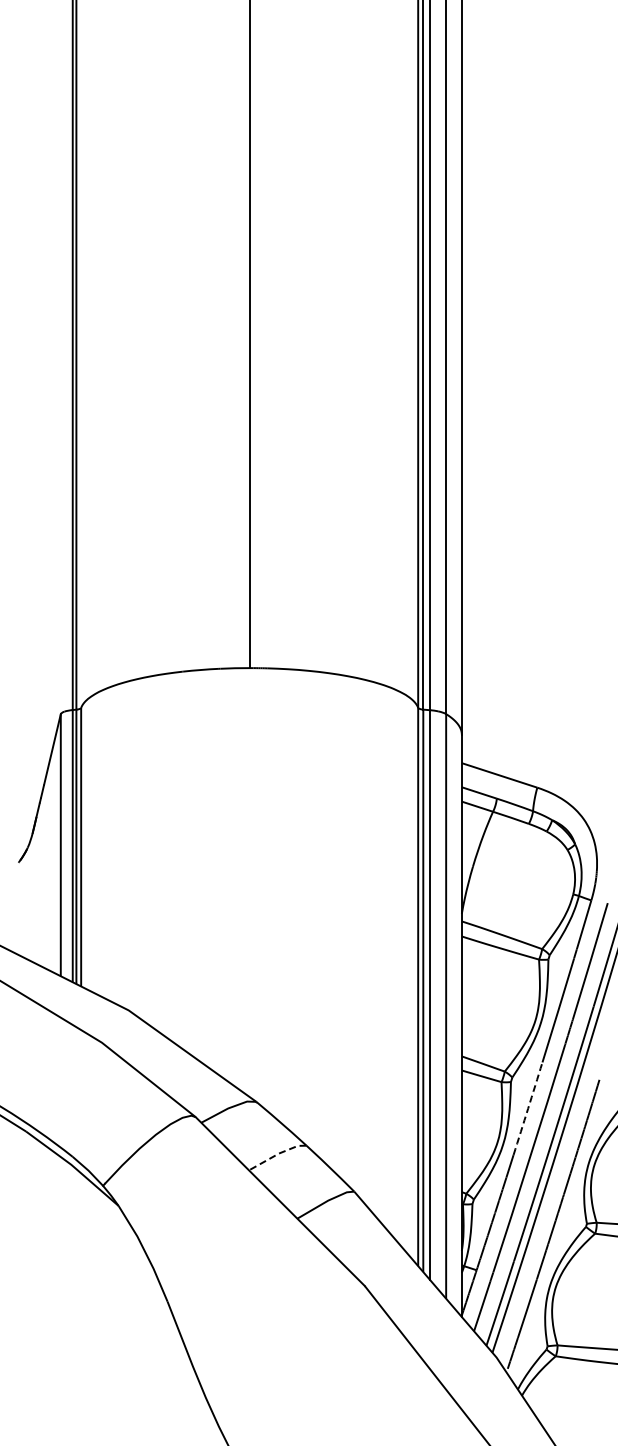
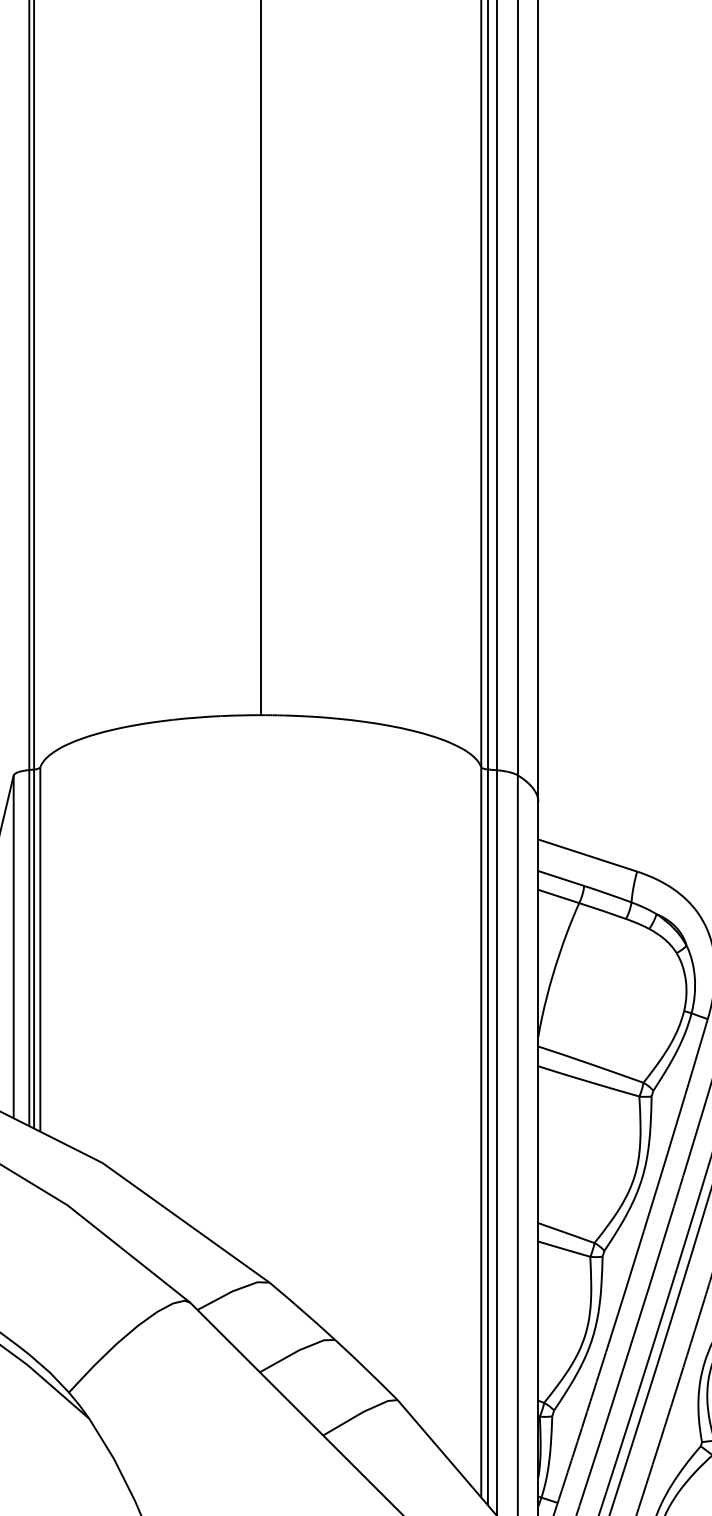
arc: (528, 1108) -> (625, 1291), dashed -> solid
line: (277, 1154) -> (297, 1351), dashed -> solid

